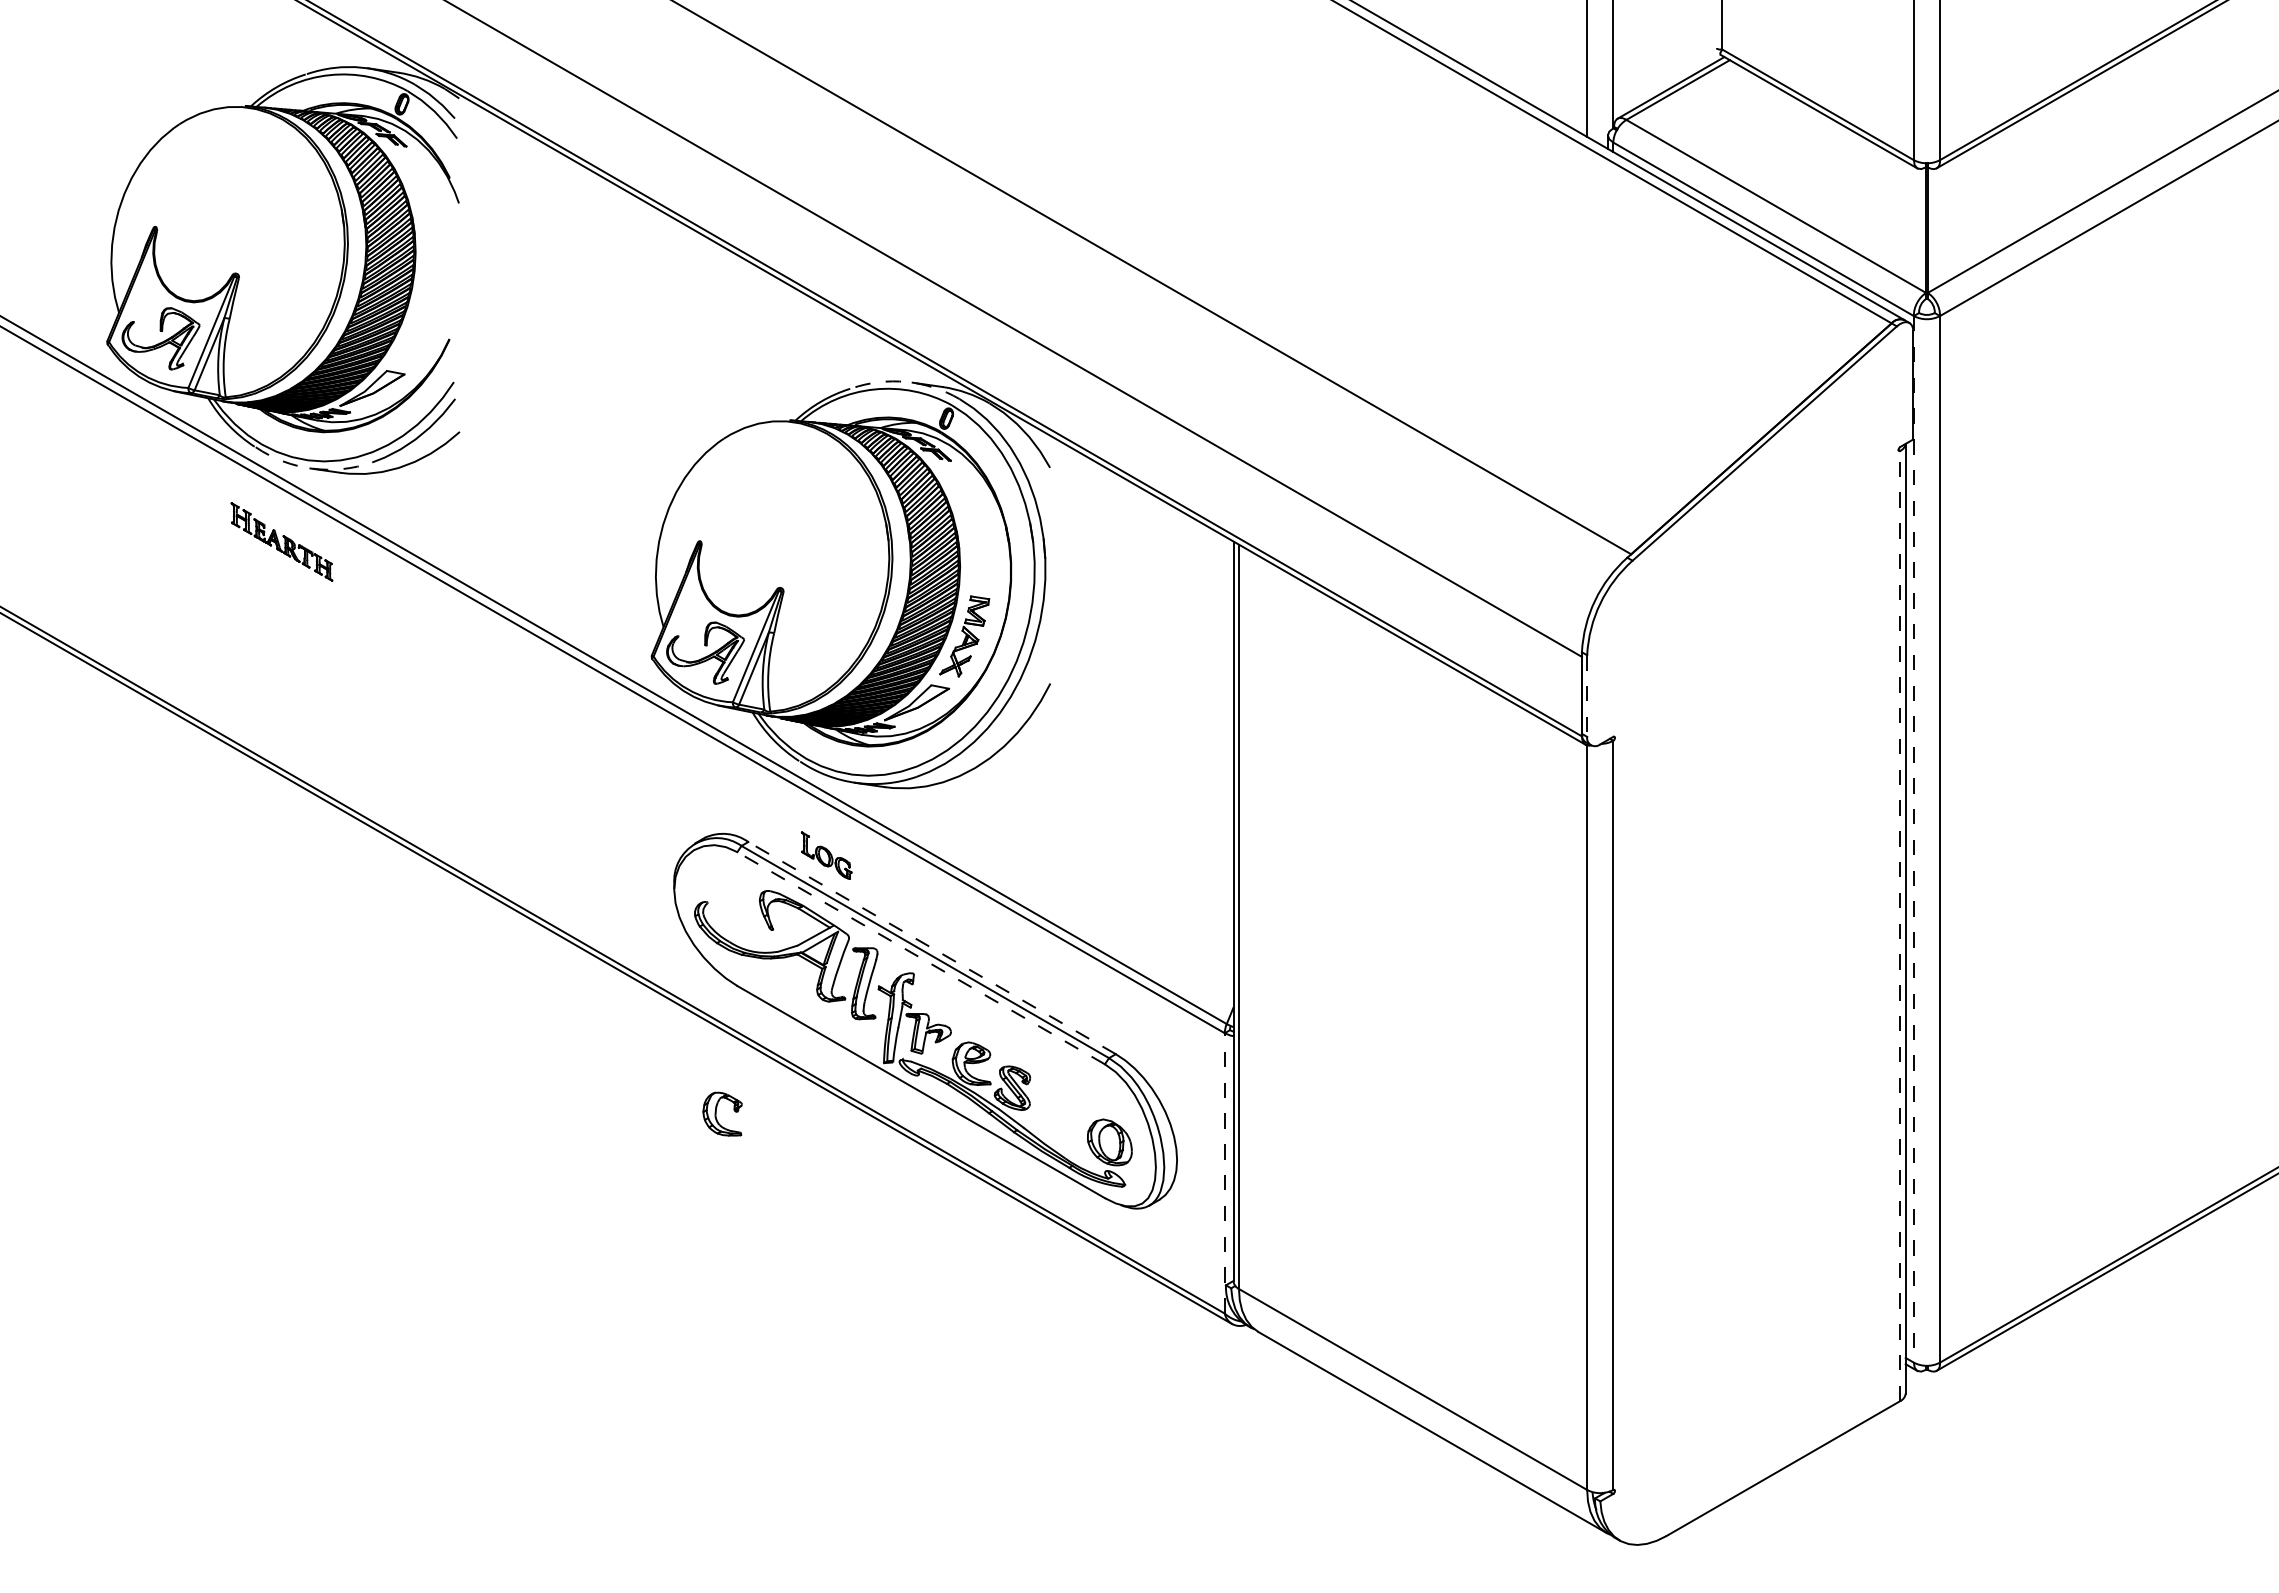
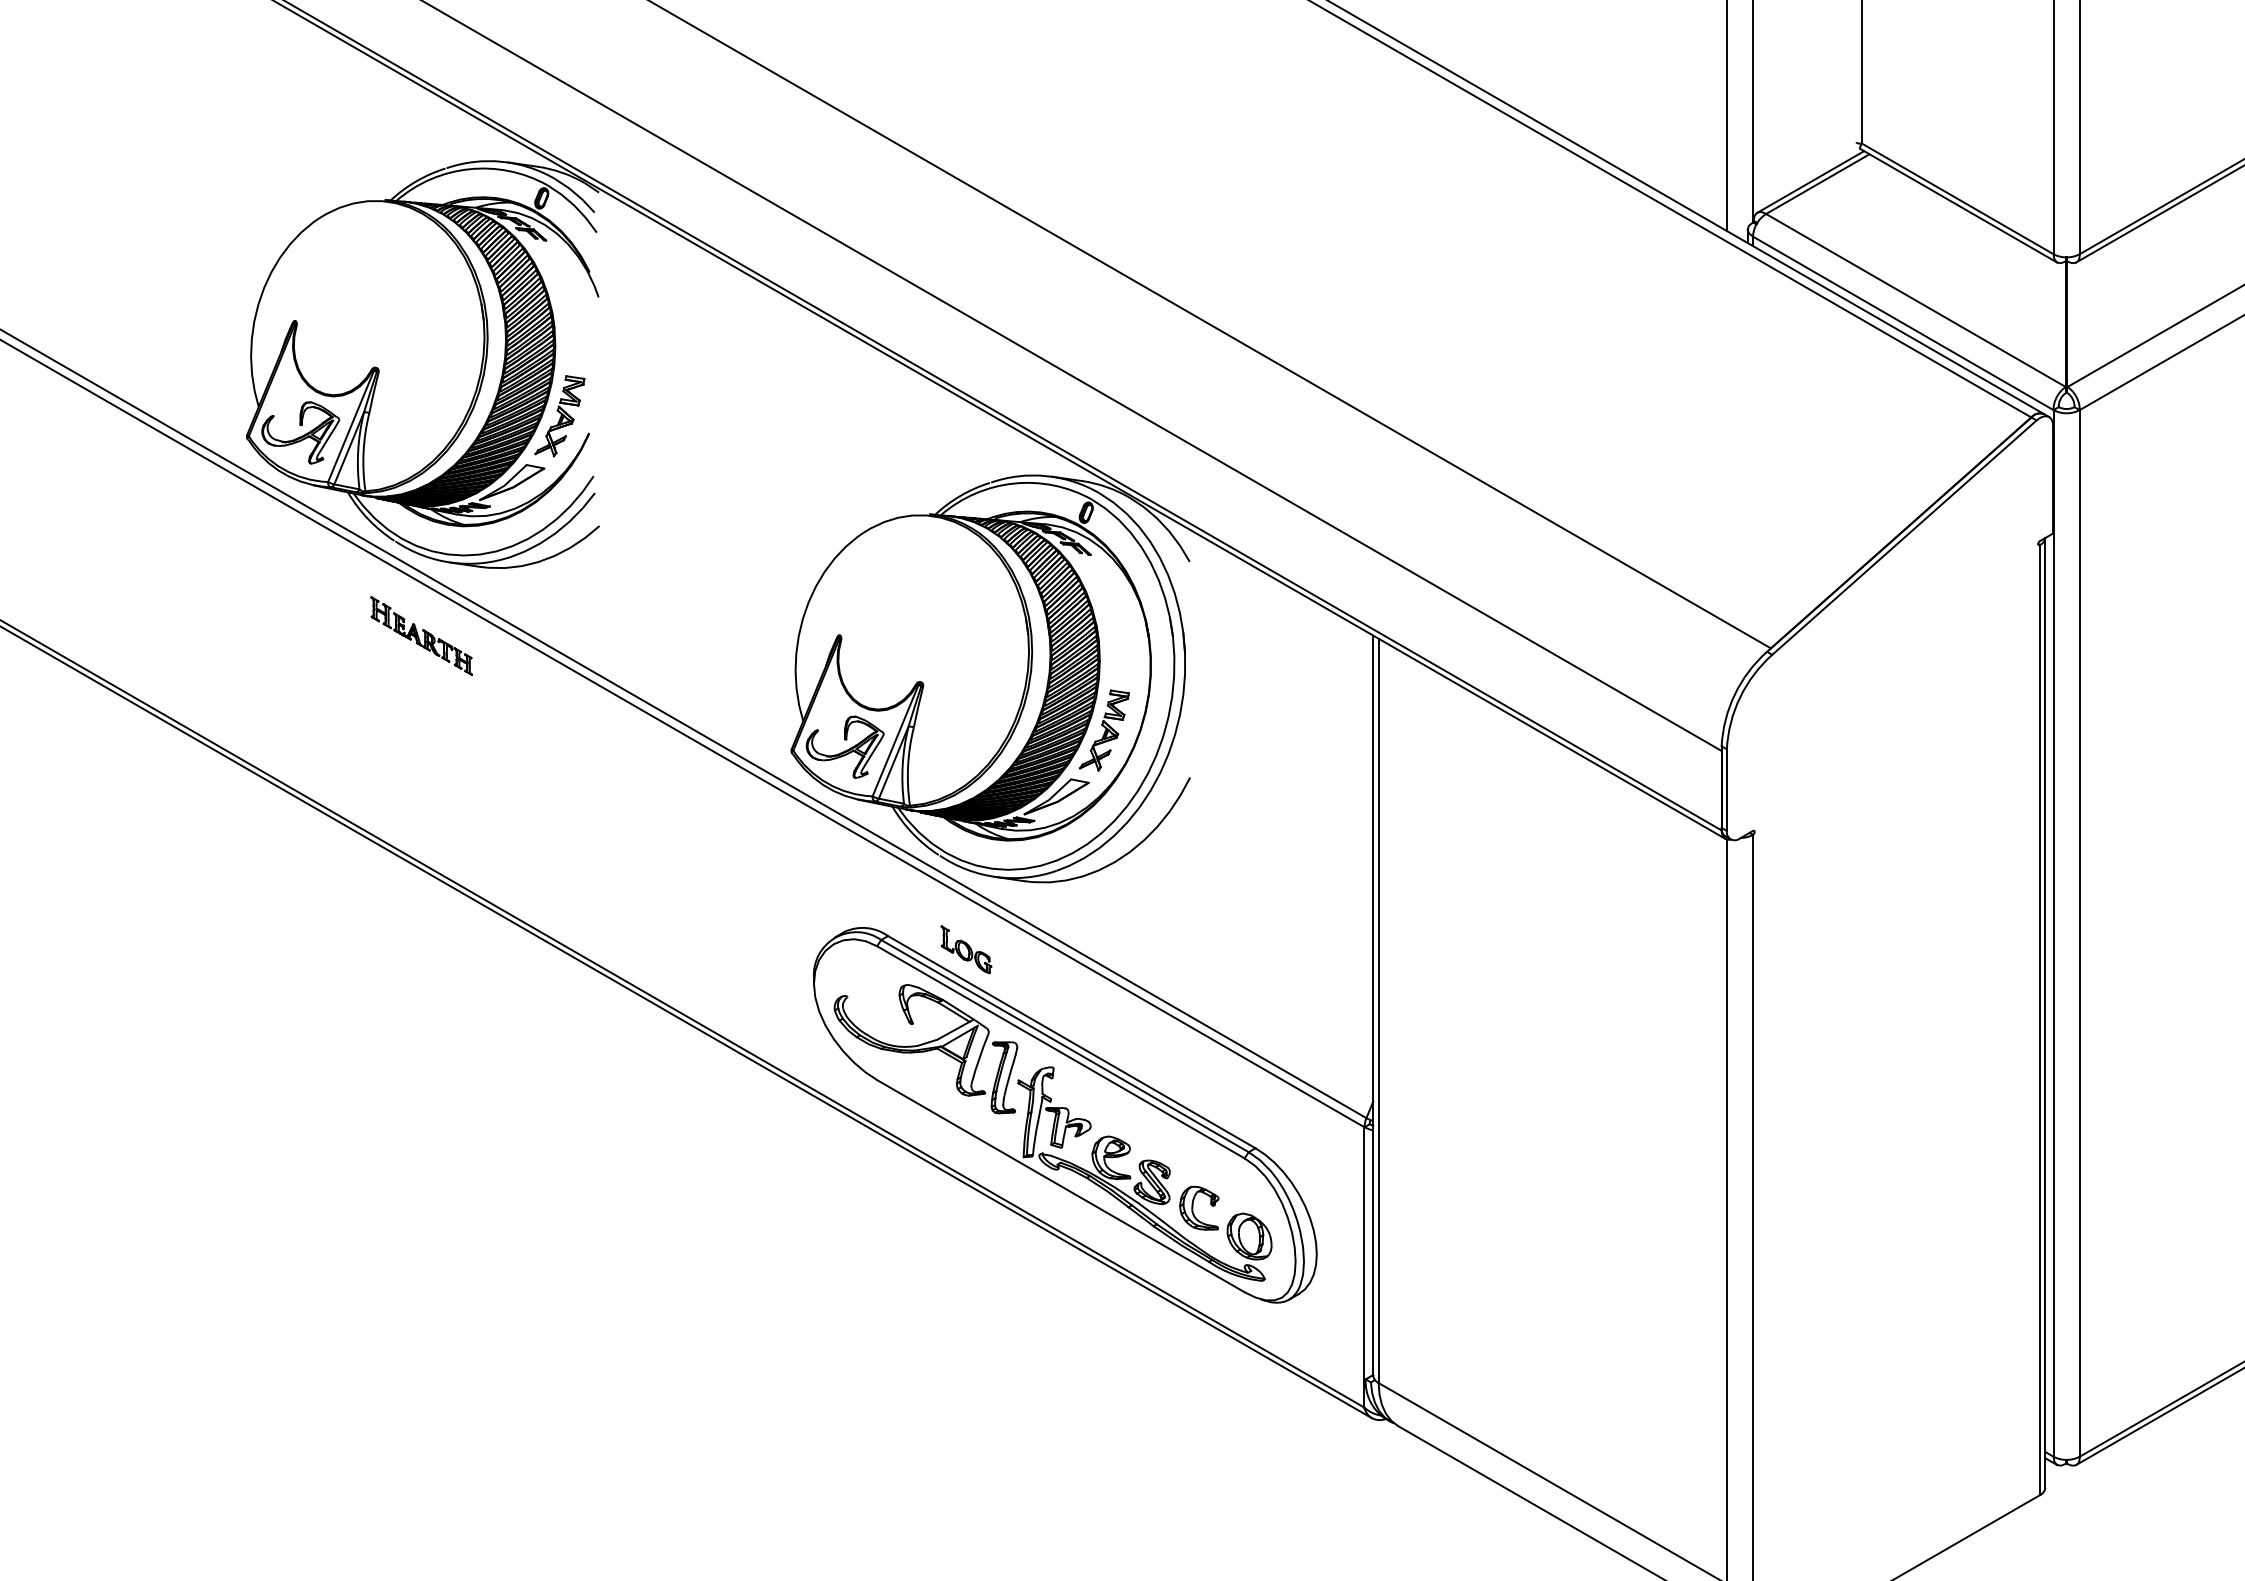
part: (419, 322) -> (559, 416), added
arc: (906, 382) -> (1046, 476), dashed -> solid
arc: (312, 468) -> (452, 562), dashed -> solid
line: (1587, 696) -> (1727, 790), dashed -> solid
line: (1913, 839) -> (2053, 933), dashed -> solid
line: (1900, 925) -> (2040, 1019), dashed -> solid
line: (931, 947) -> (1071, 1041), dashed -> solid
line: (920, 957) -> (1060, 1051), dashed -> solid
part: (722, 1113) -> (1199, 1207), moved
line: (1224, 1172) -> (1364, 1266), dashed -> solid

